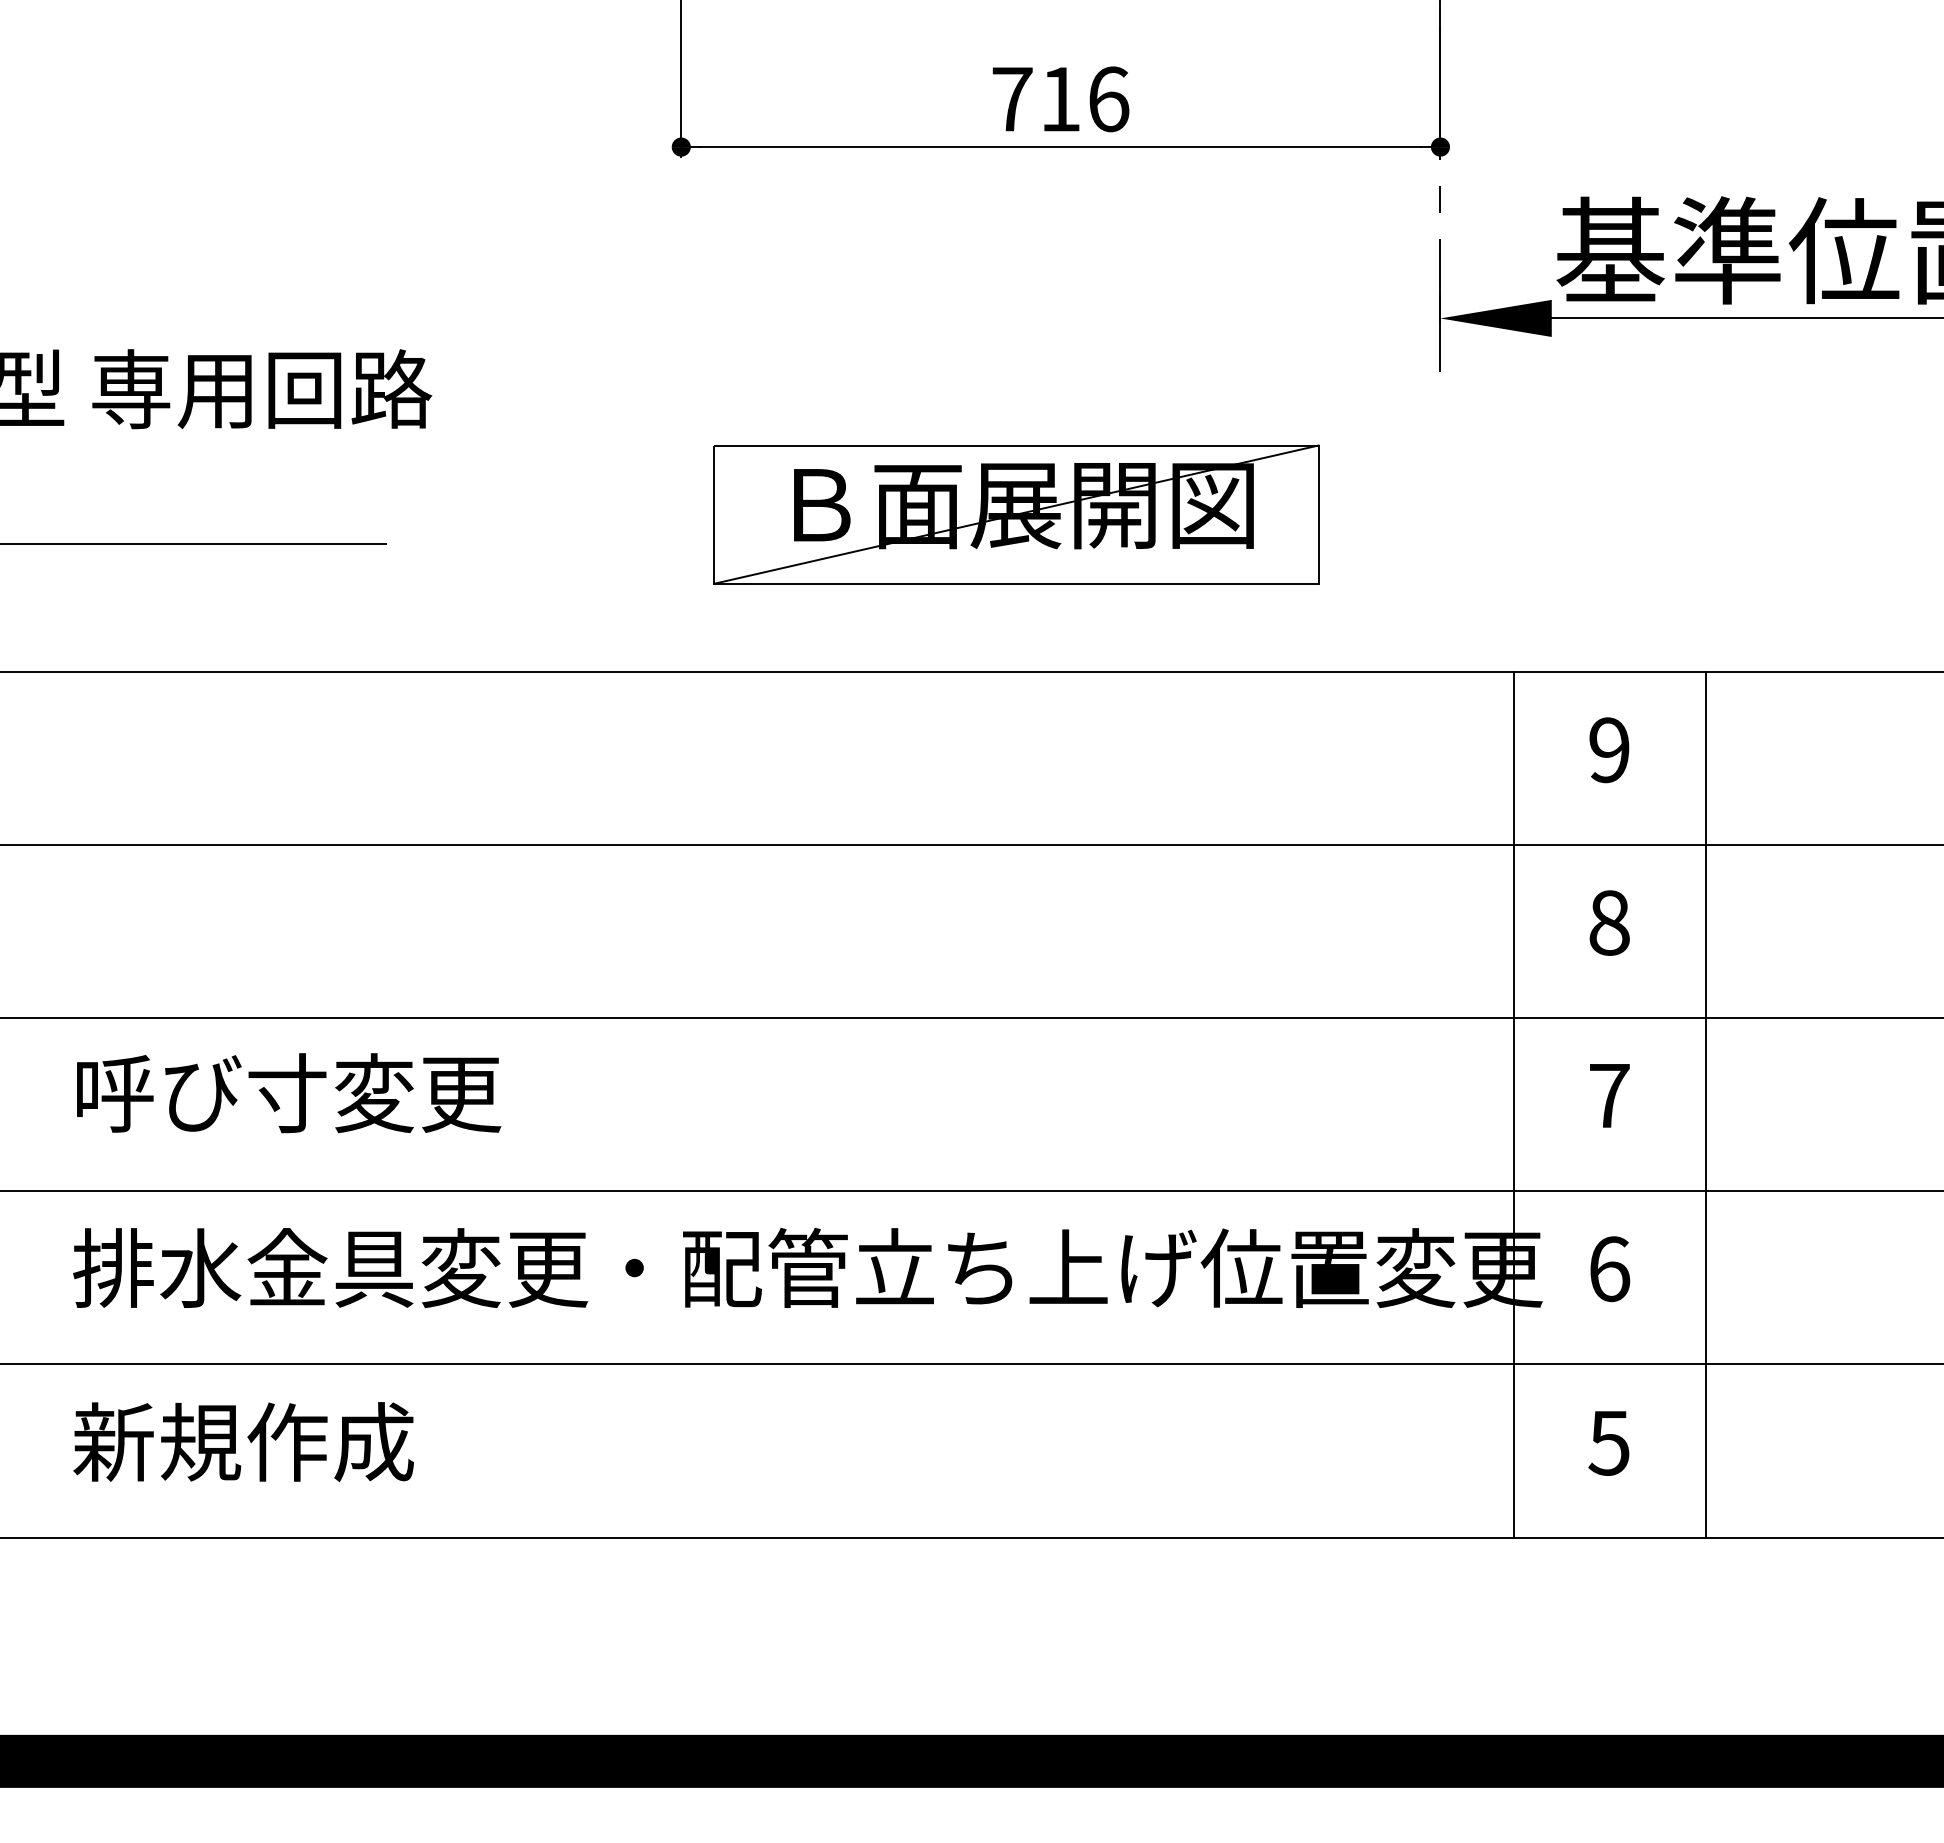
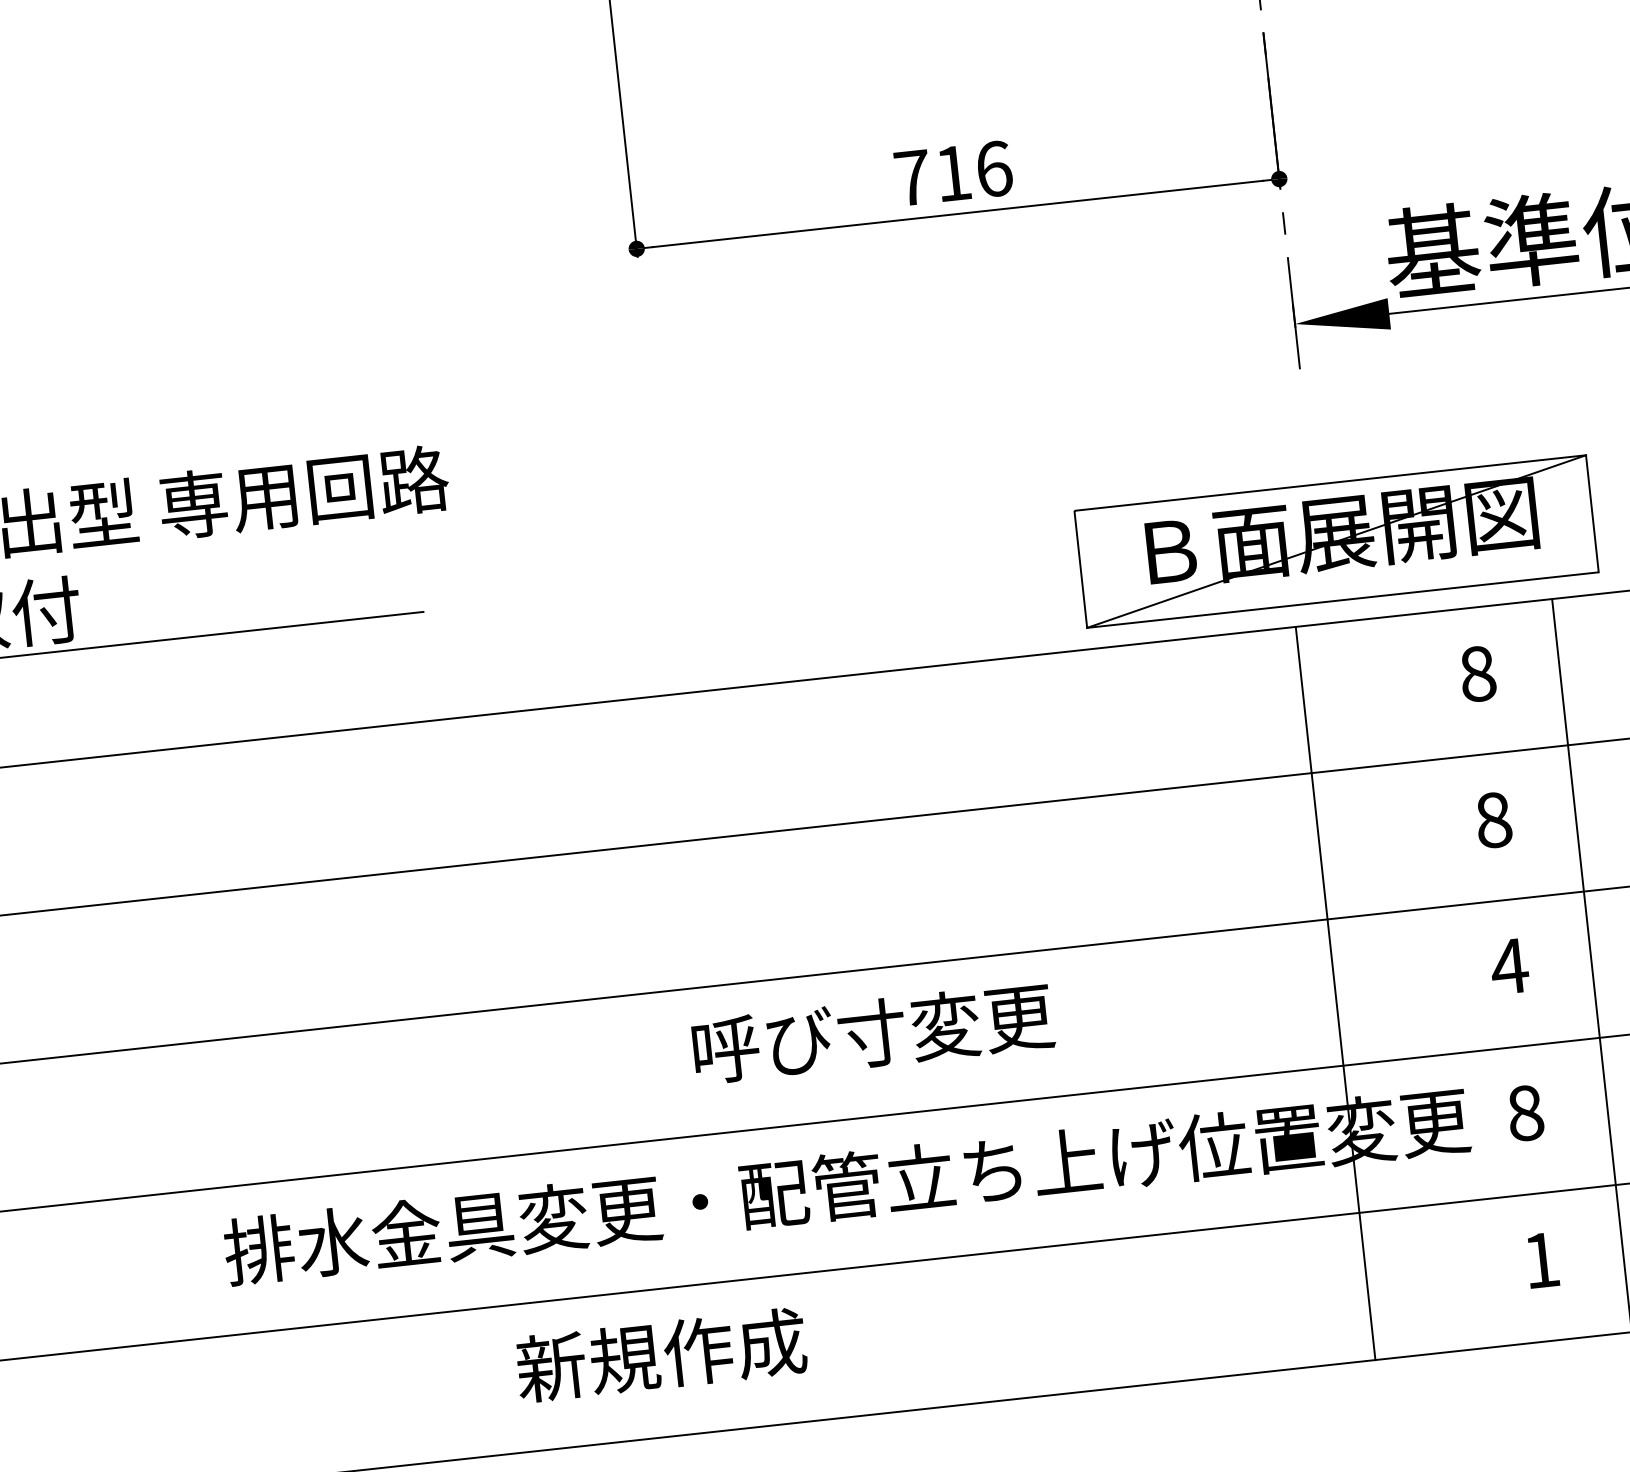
part: (1016, 514) -> (1336, 541), moved
text: (1609, 750) -> (1477, 674), 9 -> 8
text: (289, 1093) -> (873, 1033), moved
text: (1609, 1095) -> (1509, 966), 7 -> 4
line: (1513, 1105) -> (1335, 993), moved
text: (1609, 1269) -> (1525, 1113), 6 -> 8
text: (243, 1442) -> (661, 1355), moved
text: (1608, 1443) -> (1540, 1260), 5 -> 1

